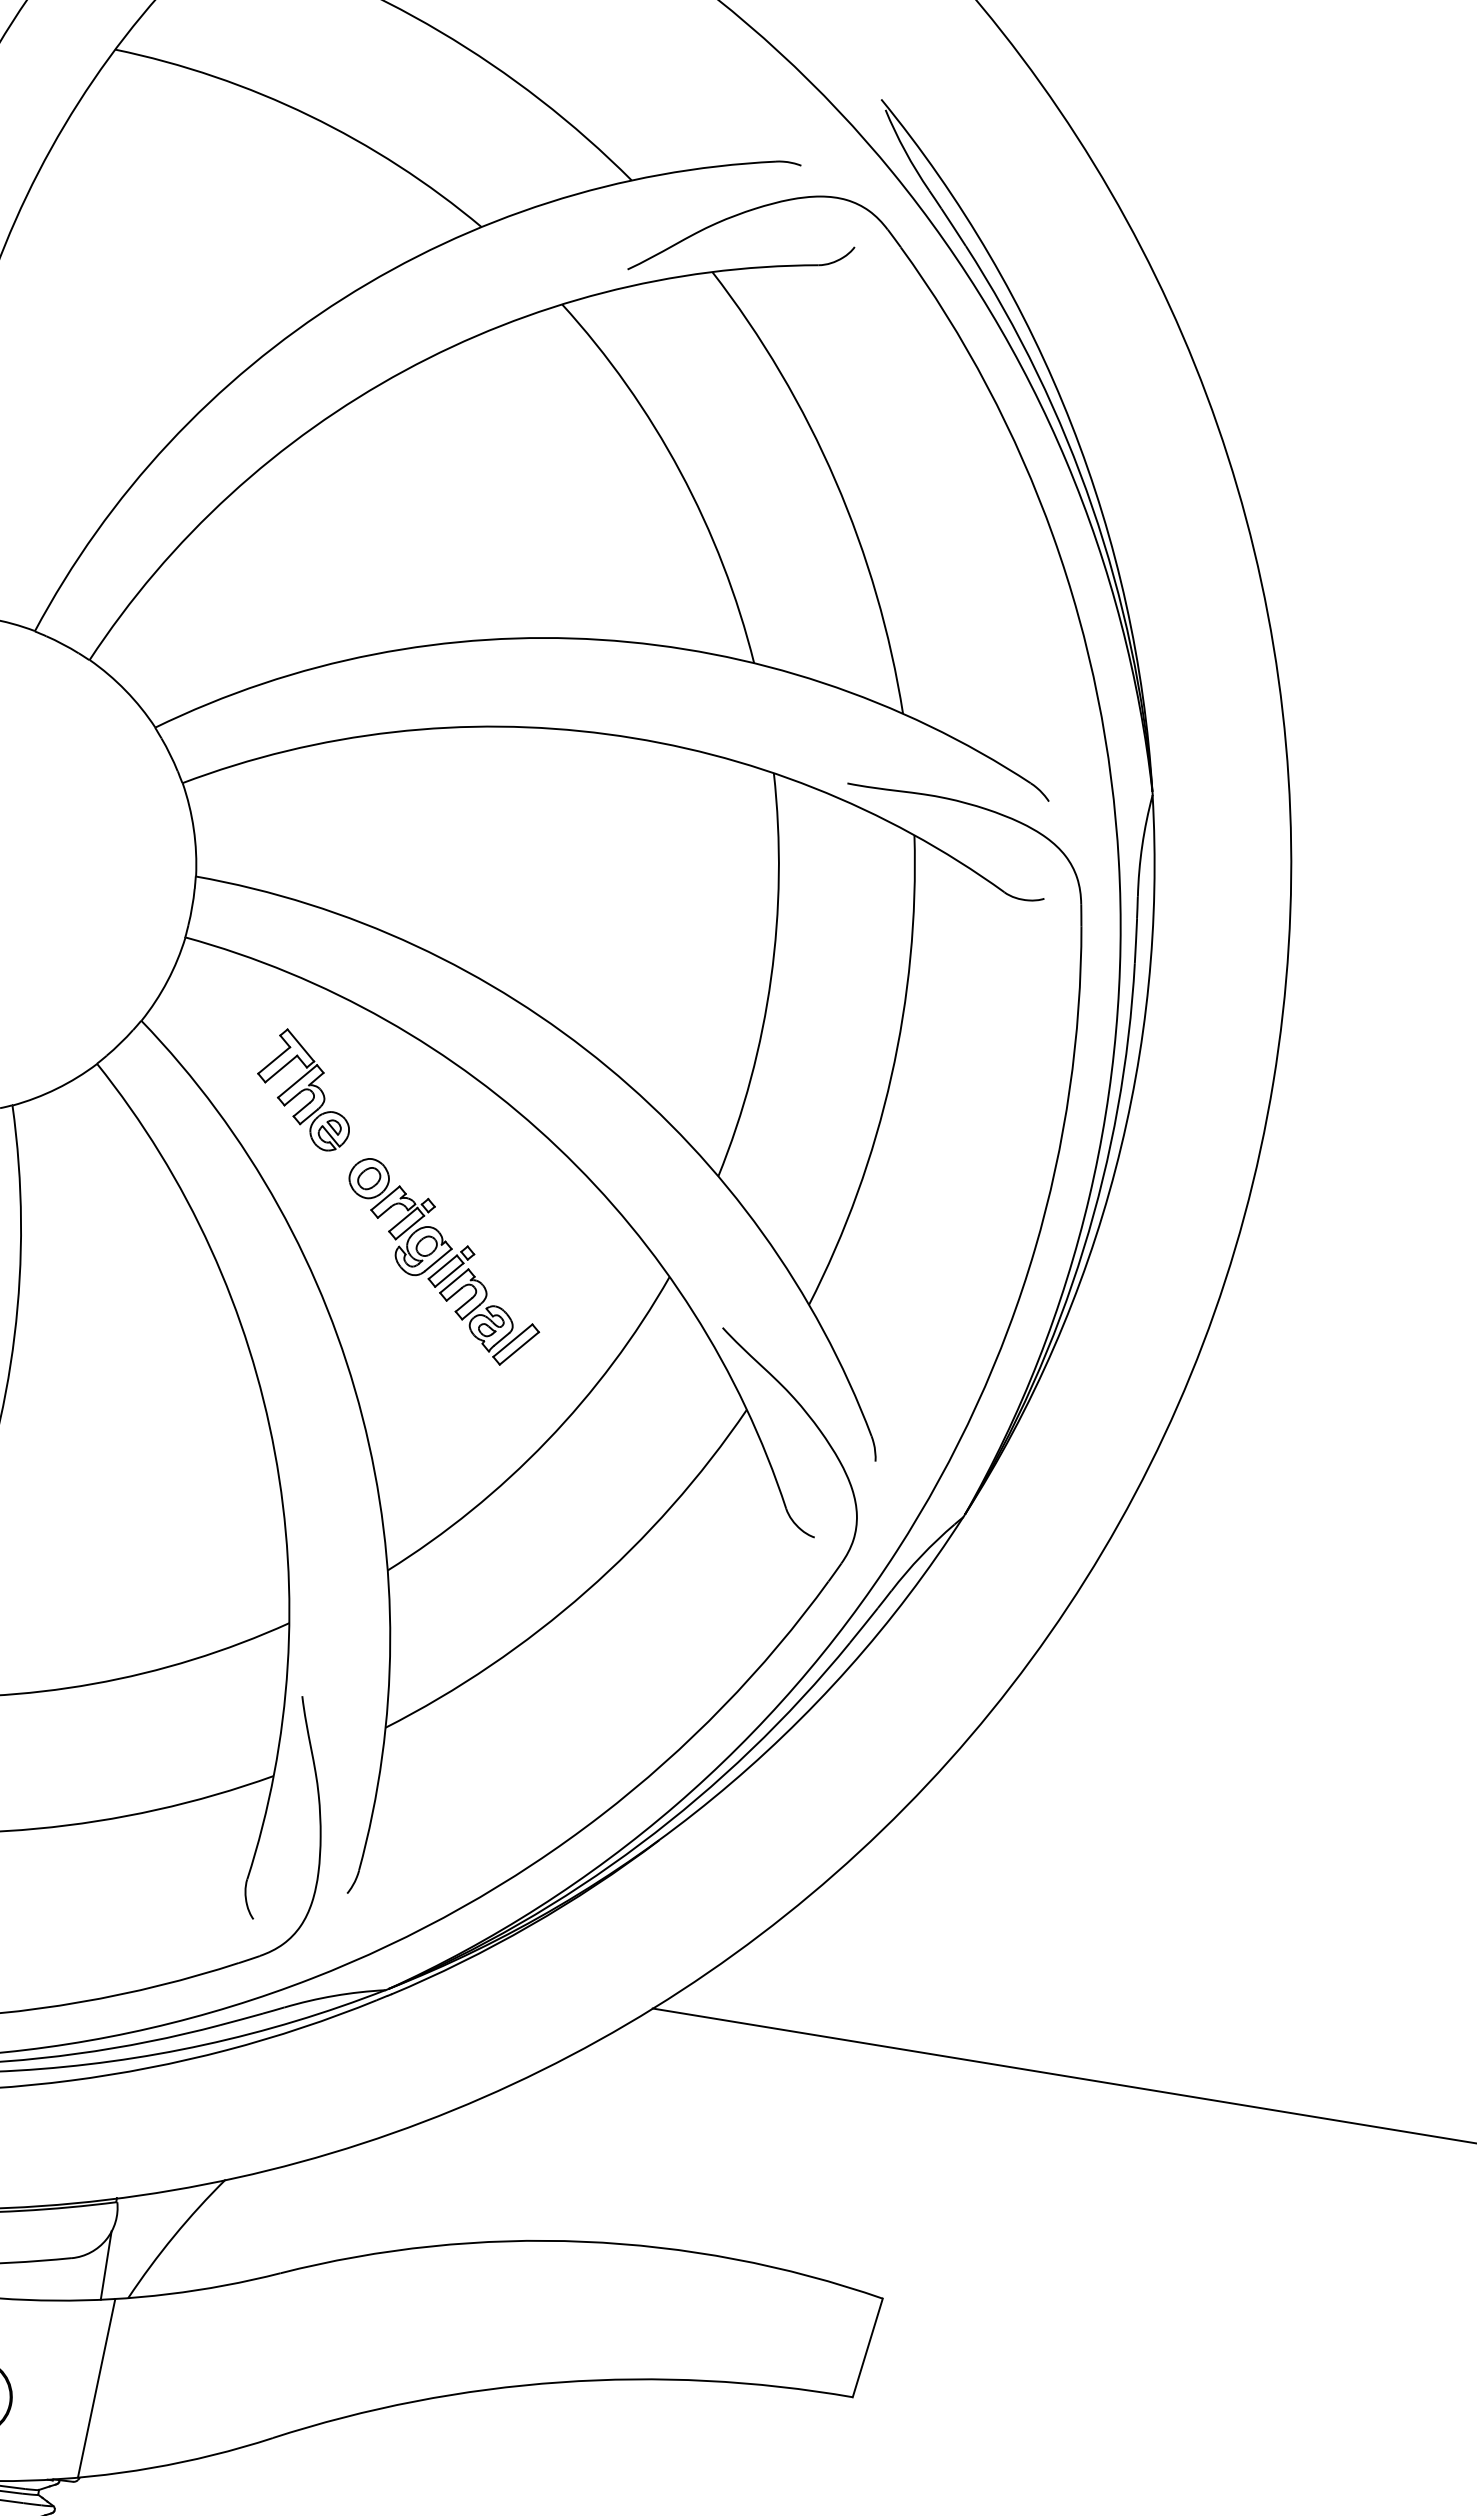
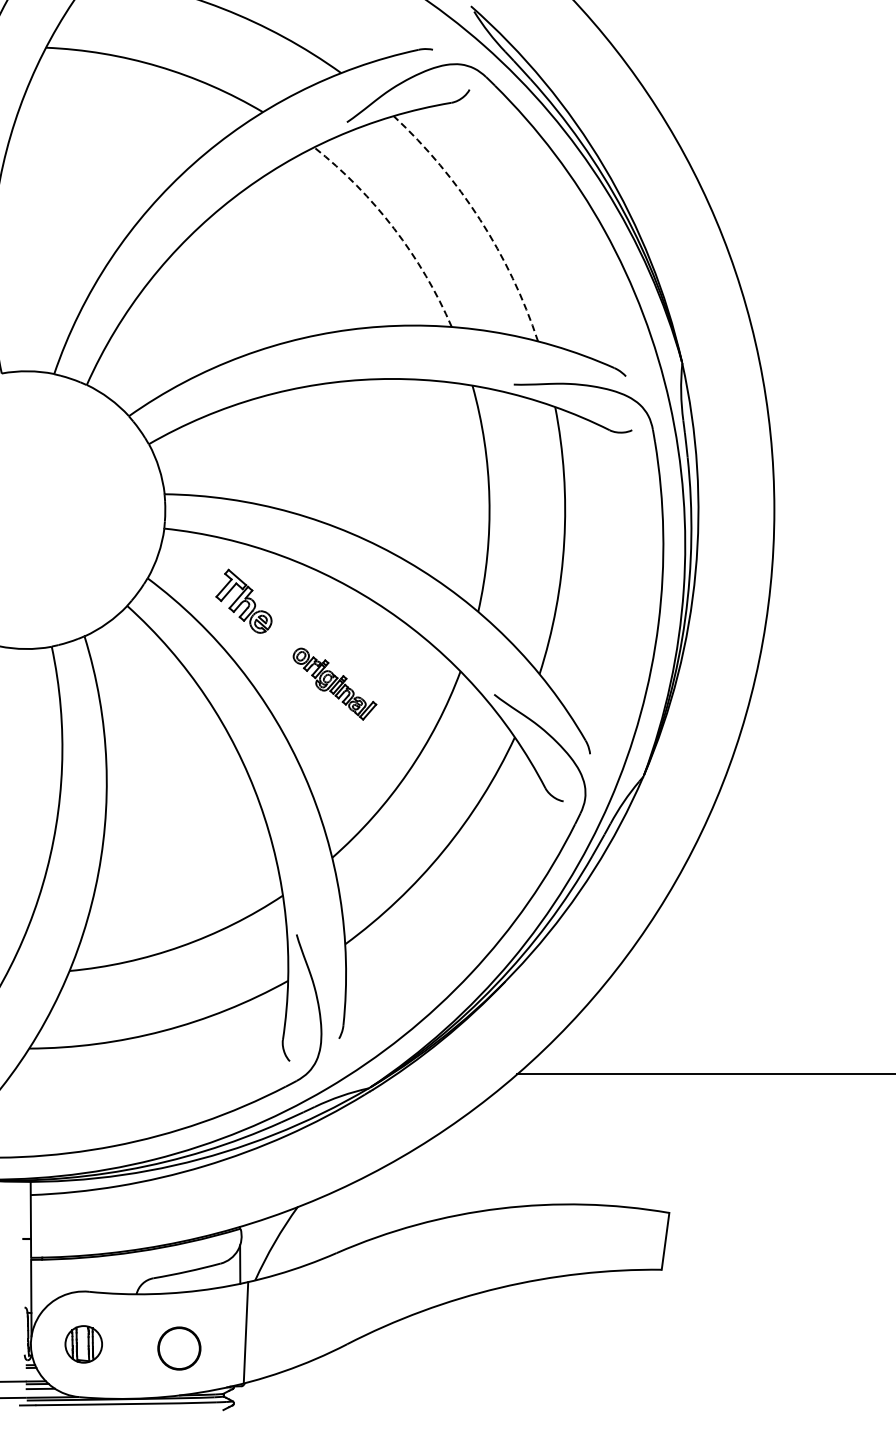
arc: (681, 471) -> (394, 228), solid -> dashed
arc: (836, 480) -> (480, 219), solid -> dashed
part: (442, 1261) -> (334, 683), size x0.7

